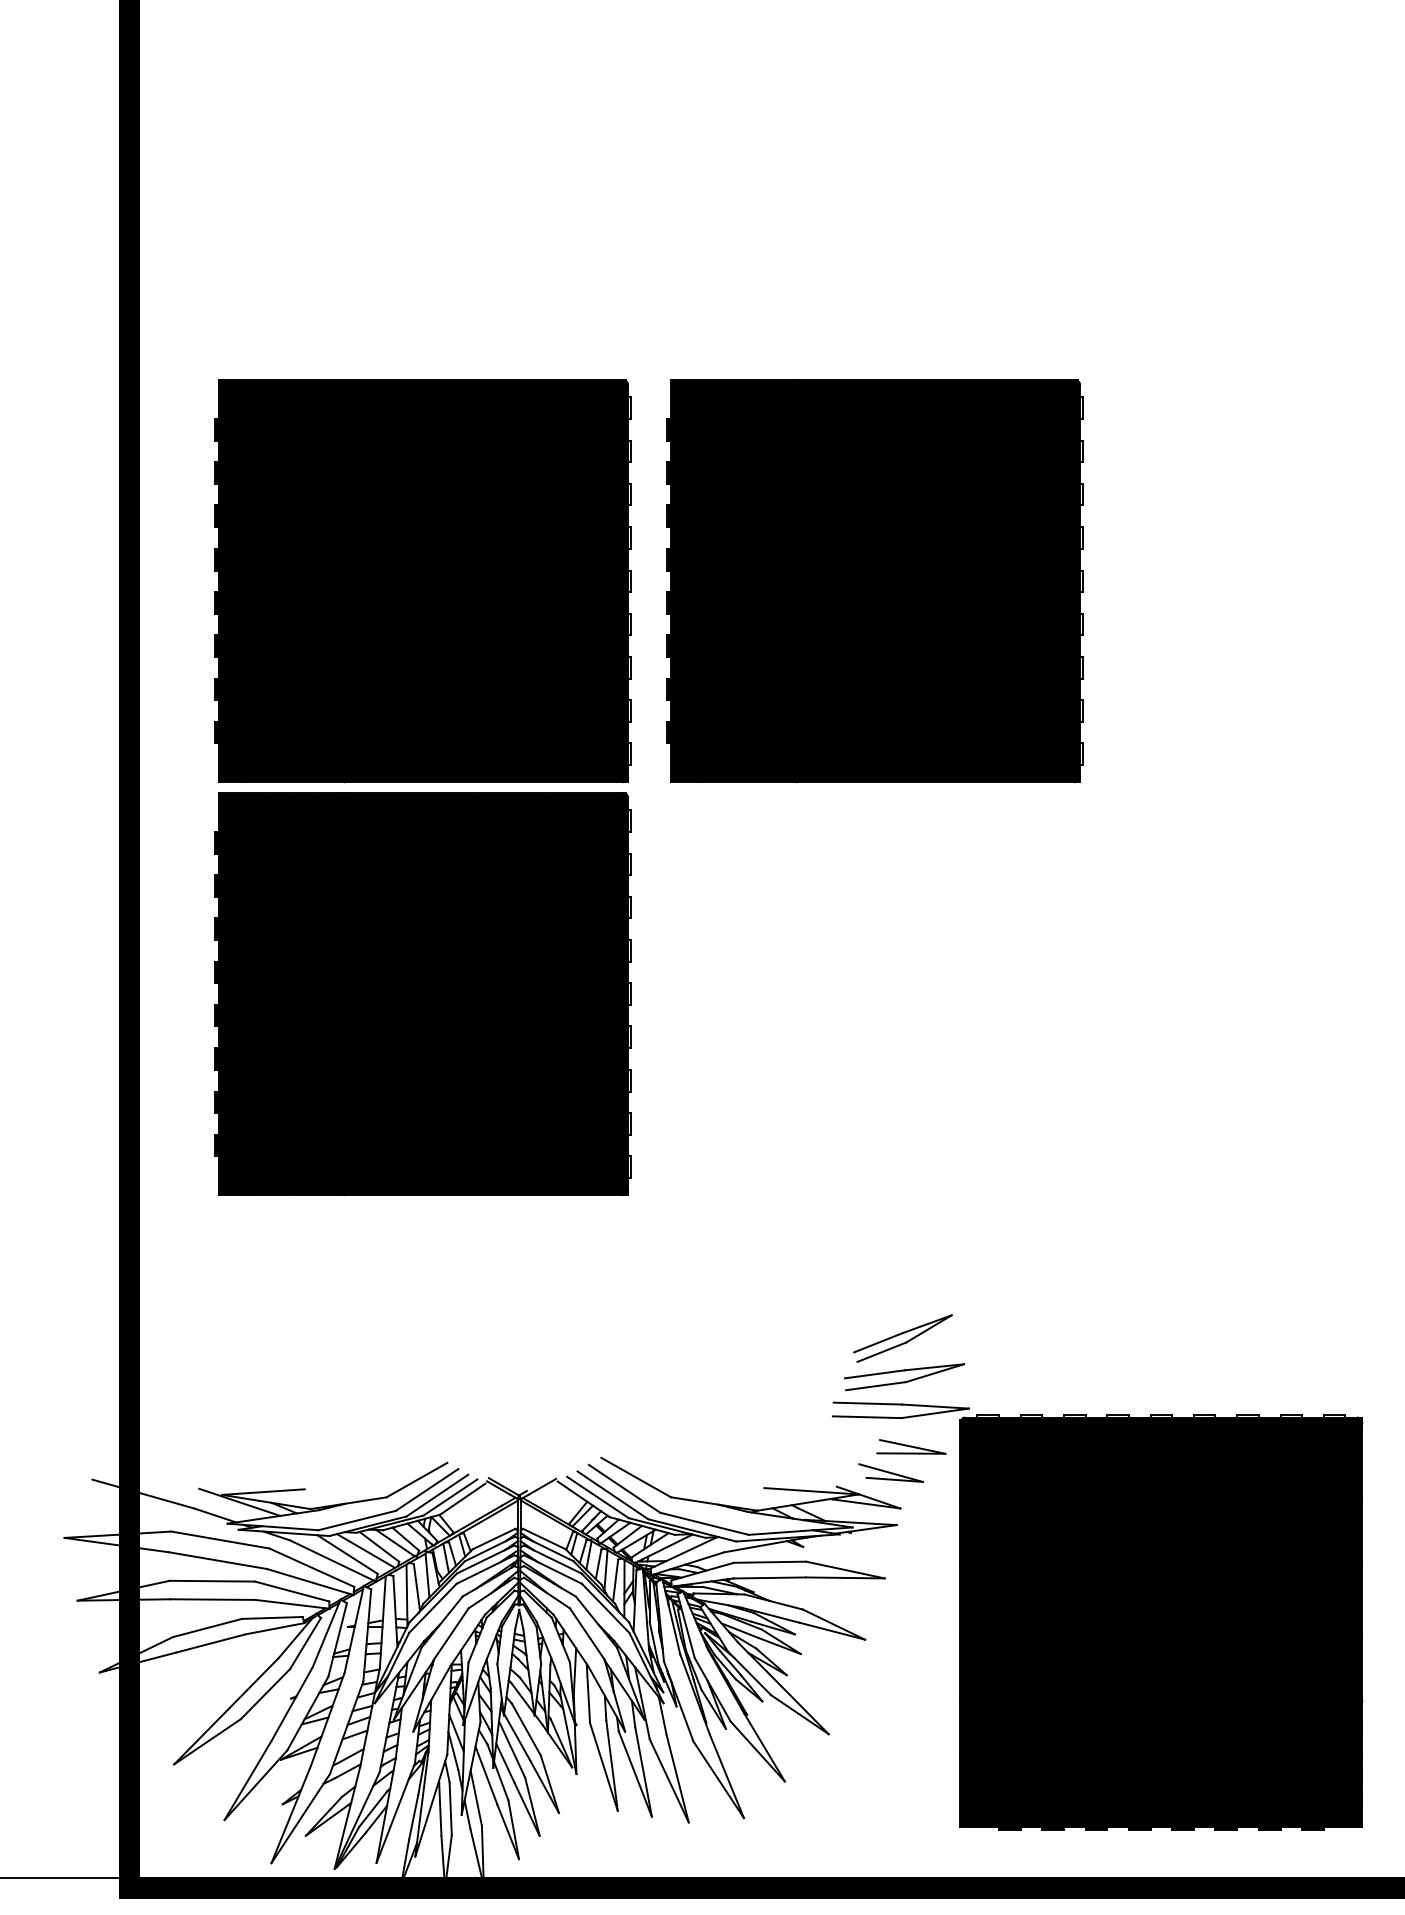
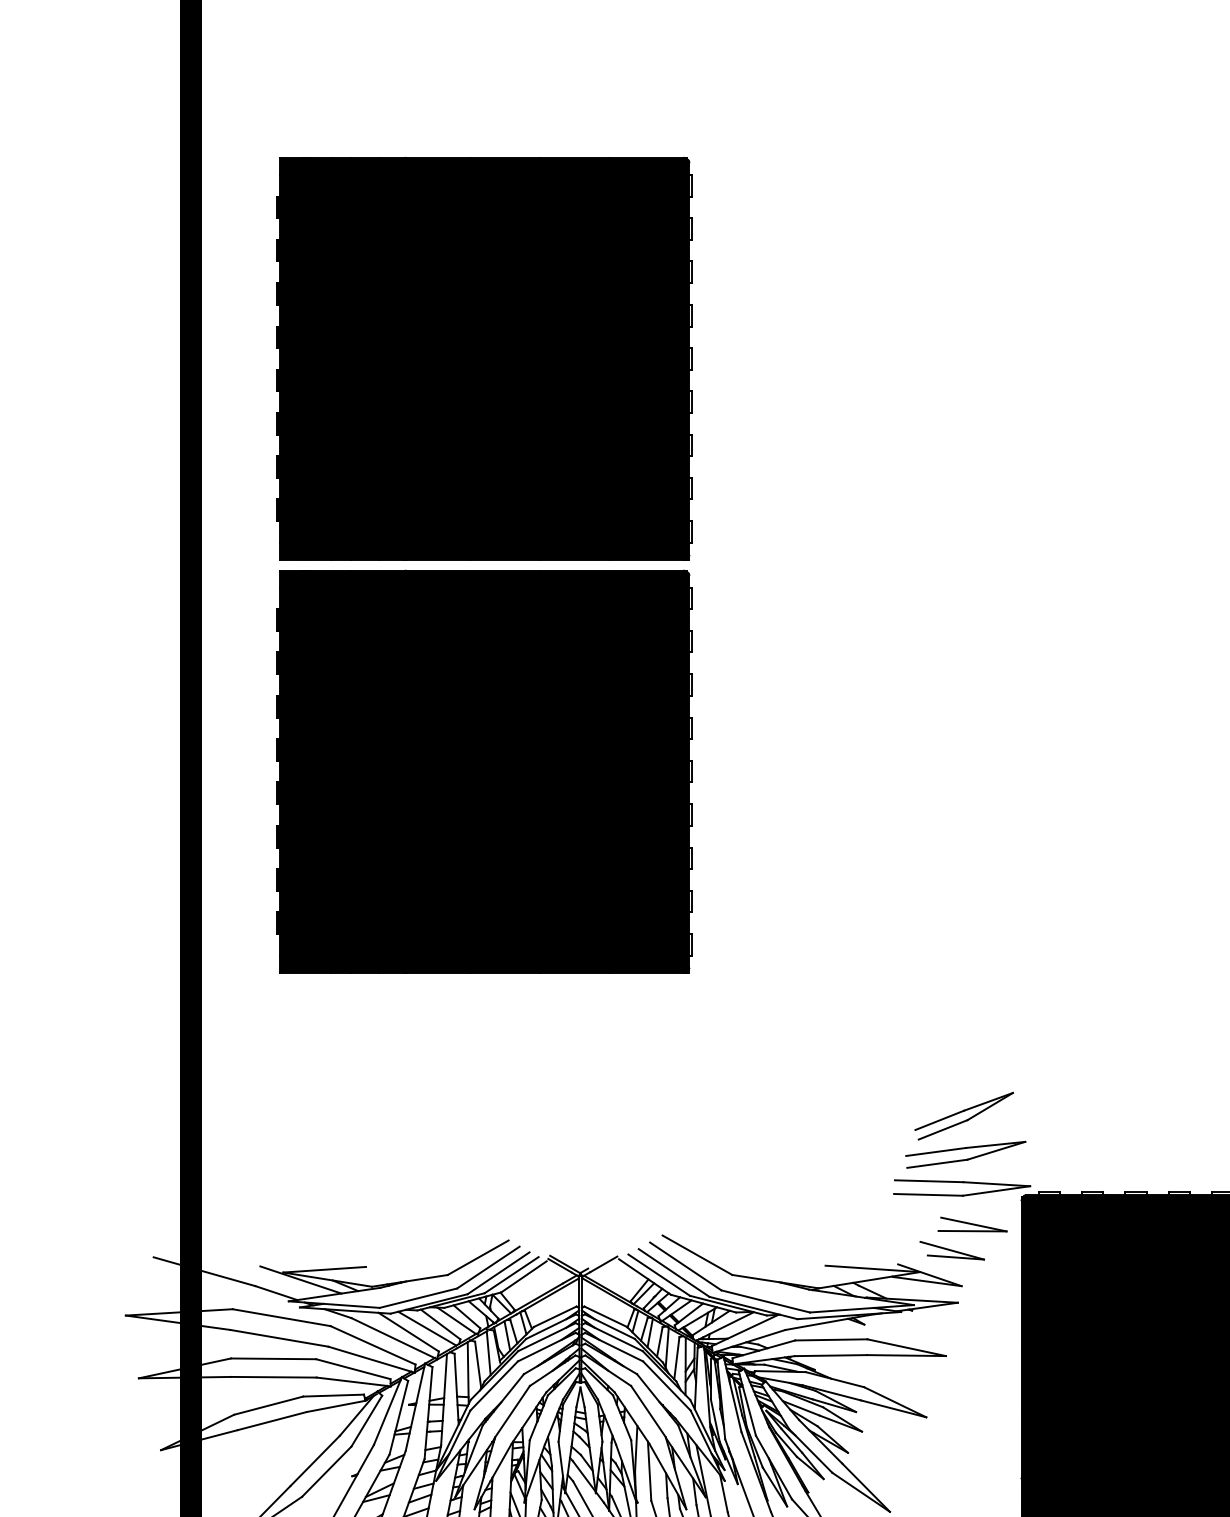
part: (874, 581) -> (935, 359), removed

